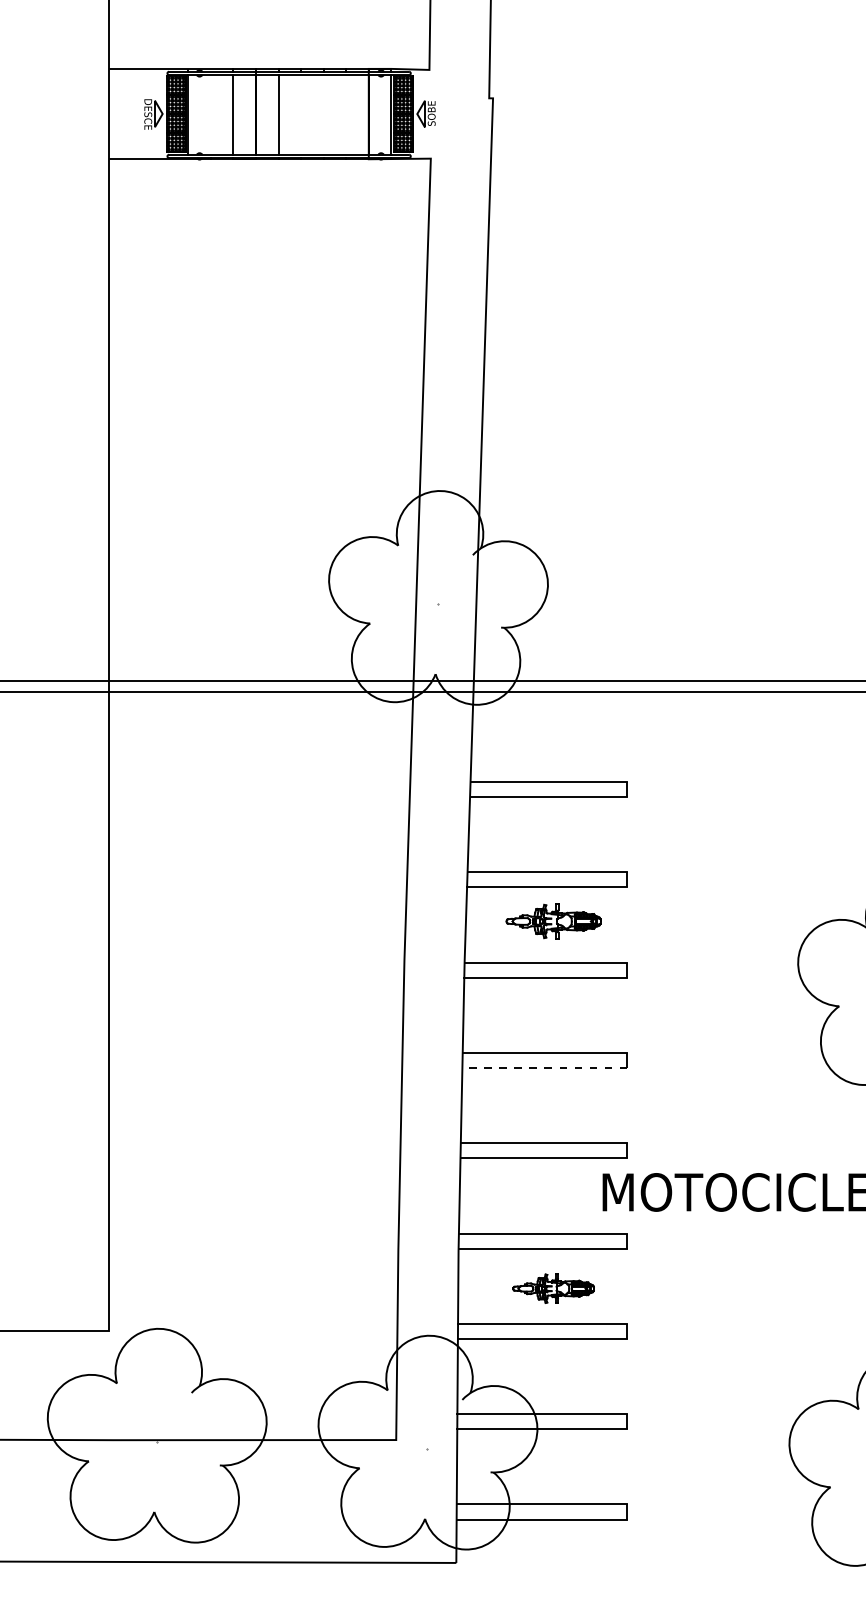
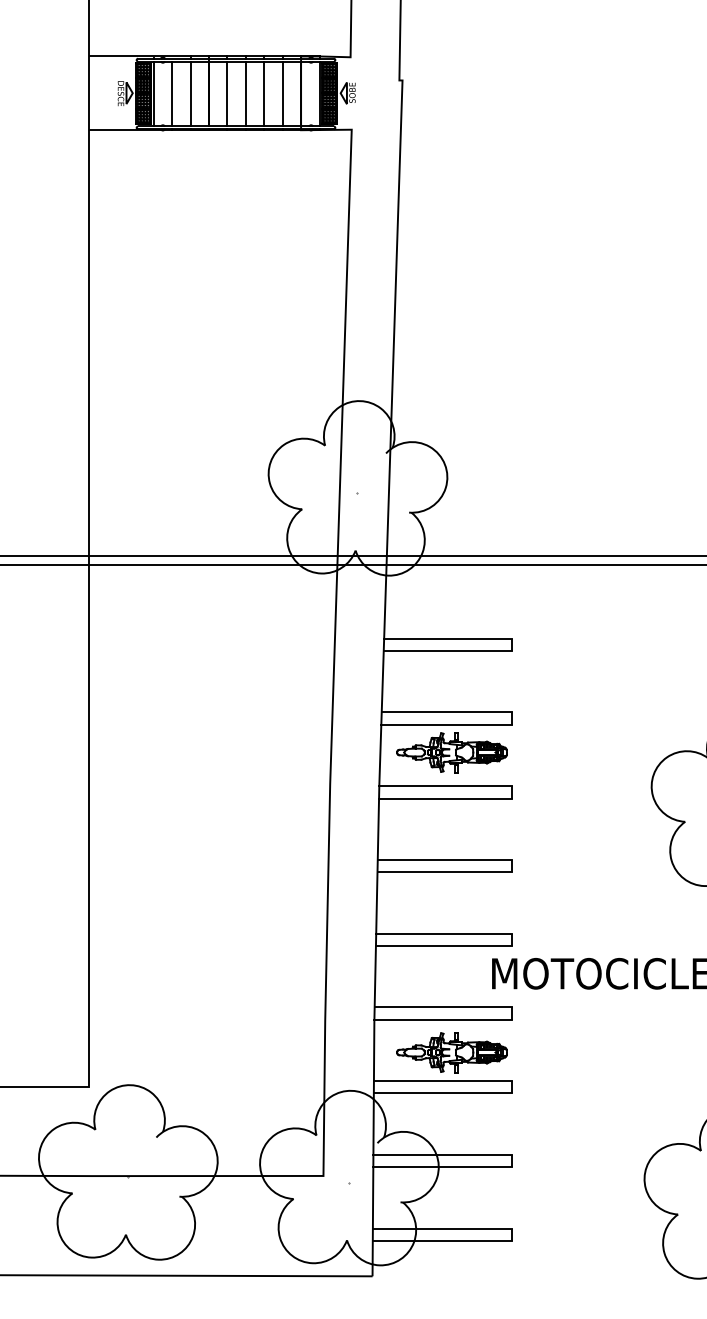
line: (210, 114) -> (171, 93), added
line: (301, 114) -> (246, 93), added
line: (323, 114) -> (264, 93), added
line: (346, 114) -> (282, 93), added
part: (553, 921) -> (451, 752), size x1.43
line: (544, 1068) -> (444, 872), dashed -> solid
part: (553, 1288) -> (451, 1052), size x1.67

